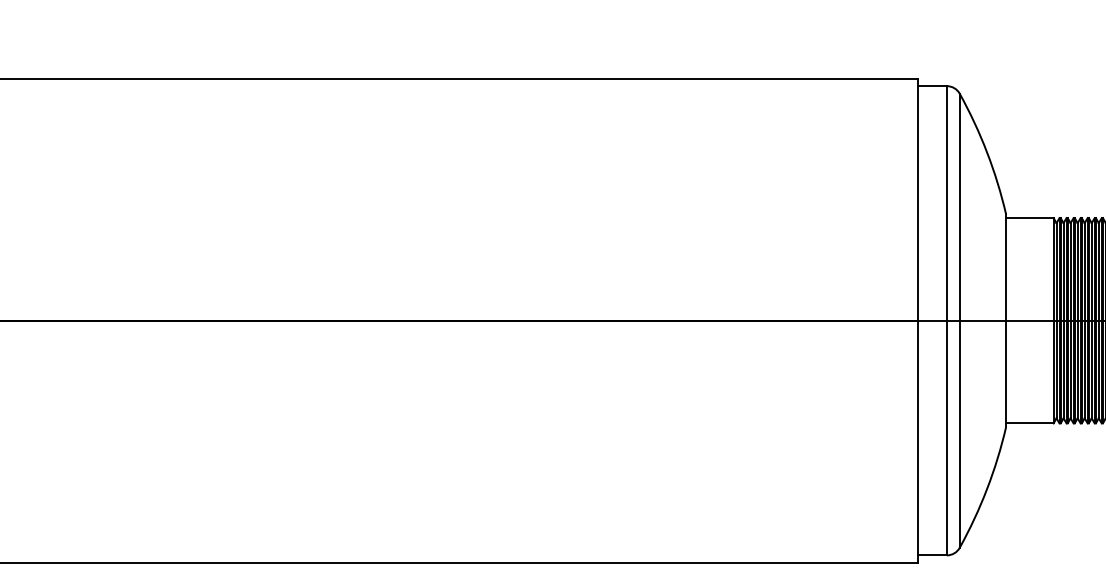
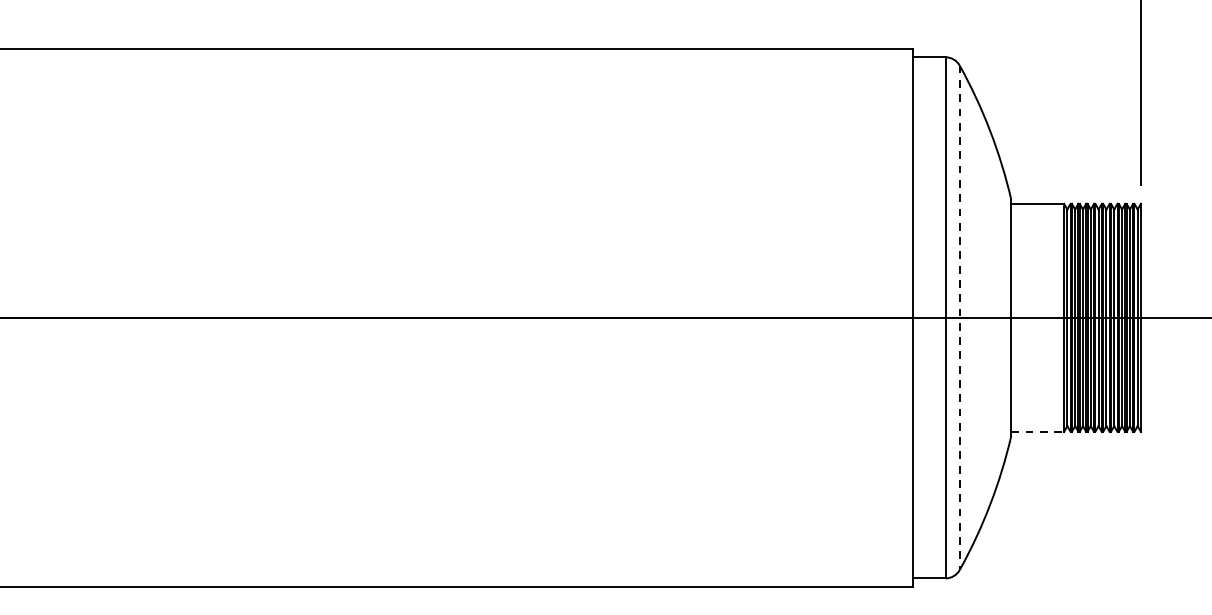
line: (959, 321) -> (959, 318), solid -> dashed
line: (1029, 423) -> (1037, 431), solid -> dashed

